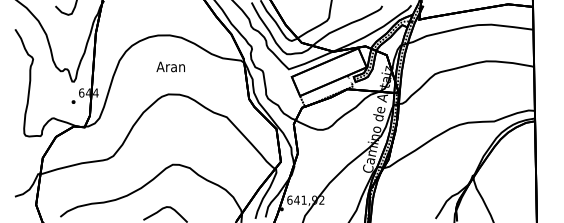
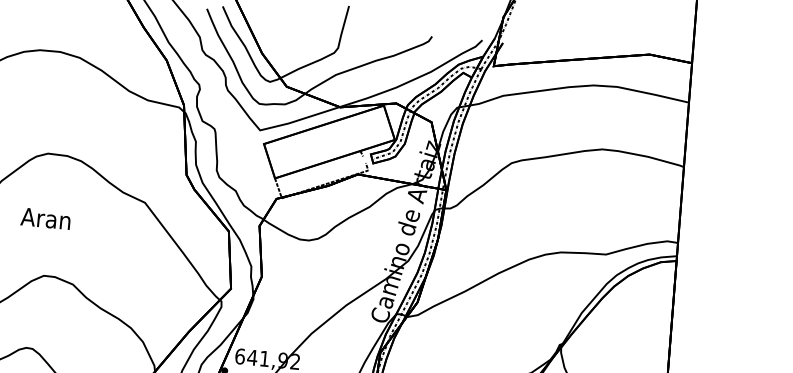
text: (170, 66) -> (45, 218), moved

